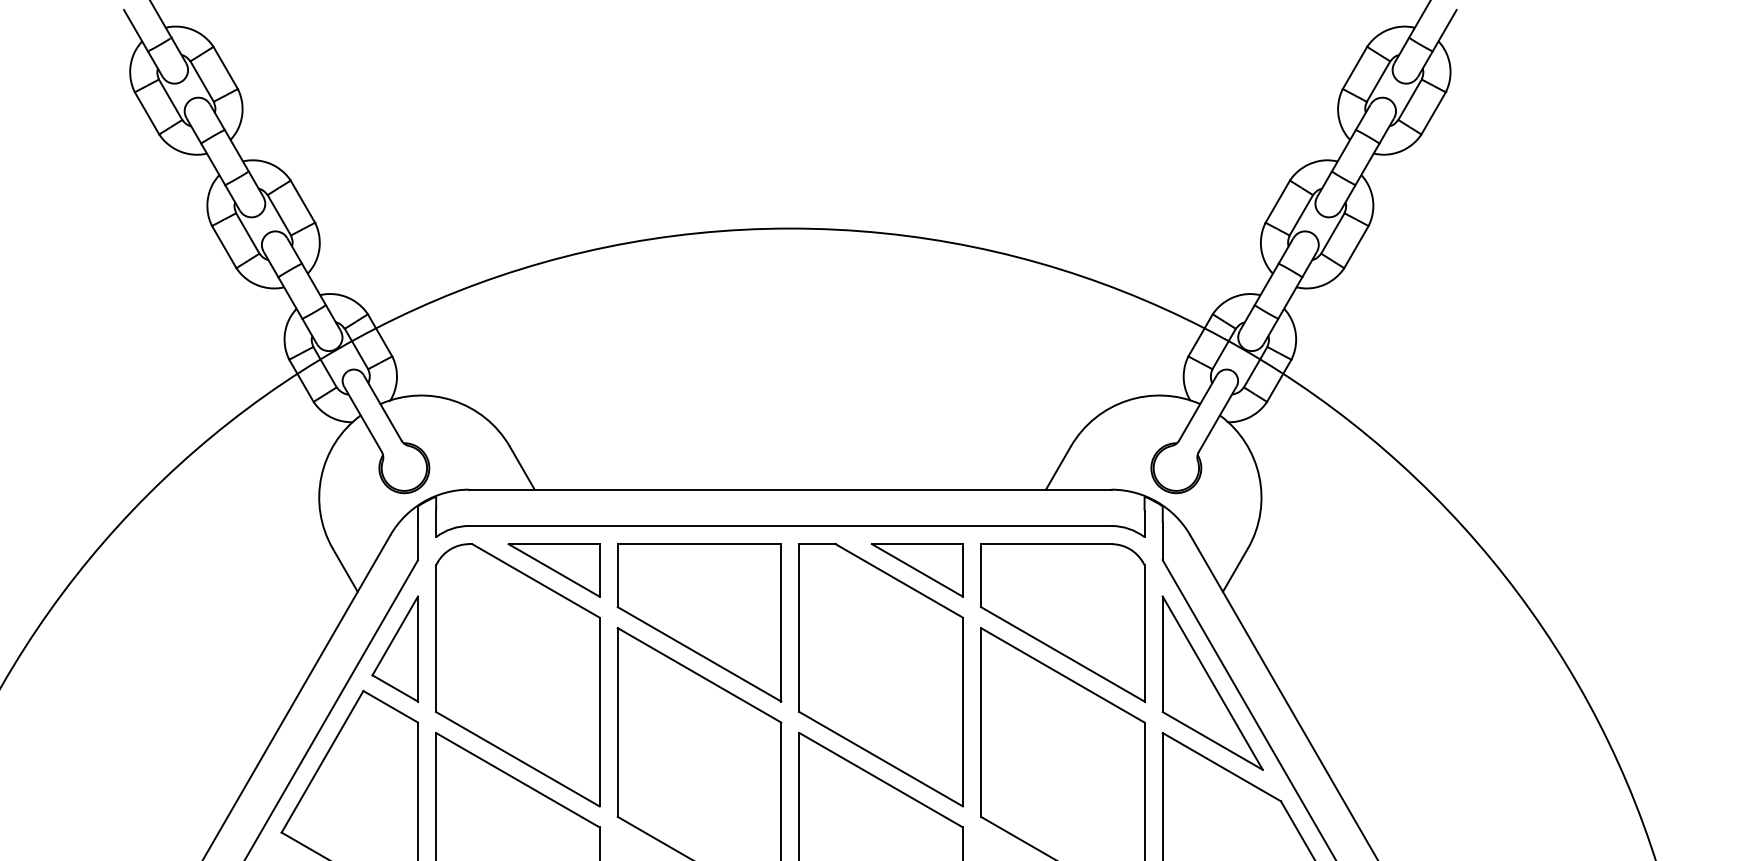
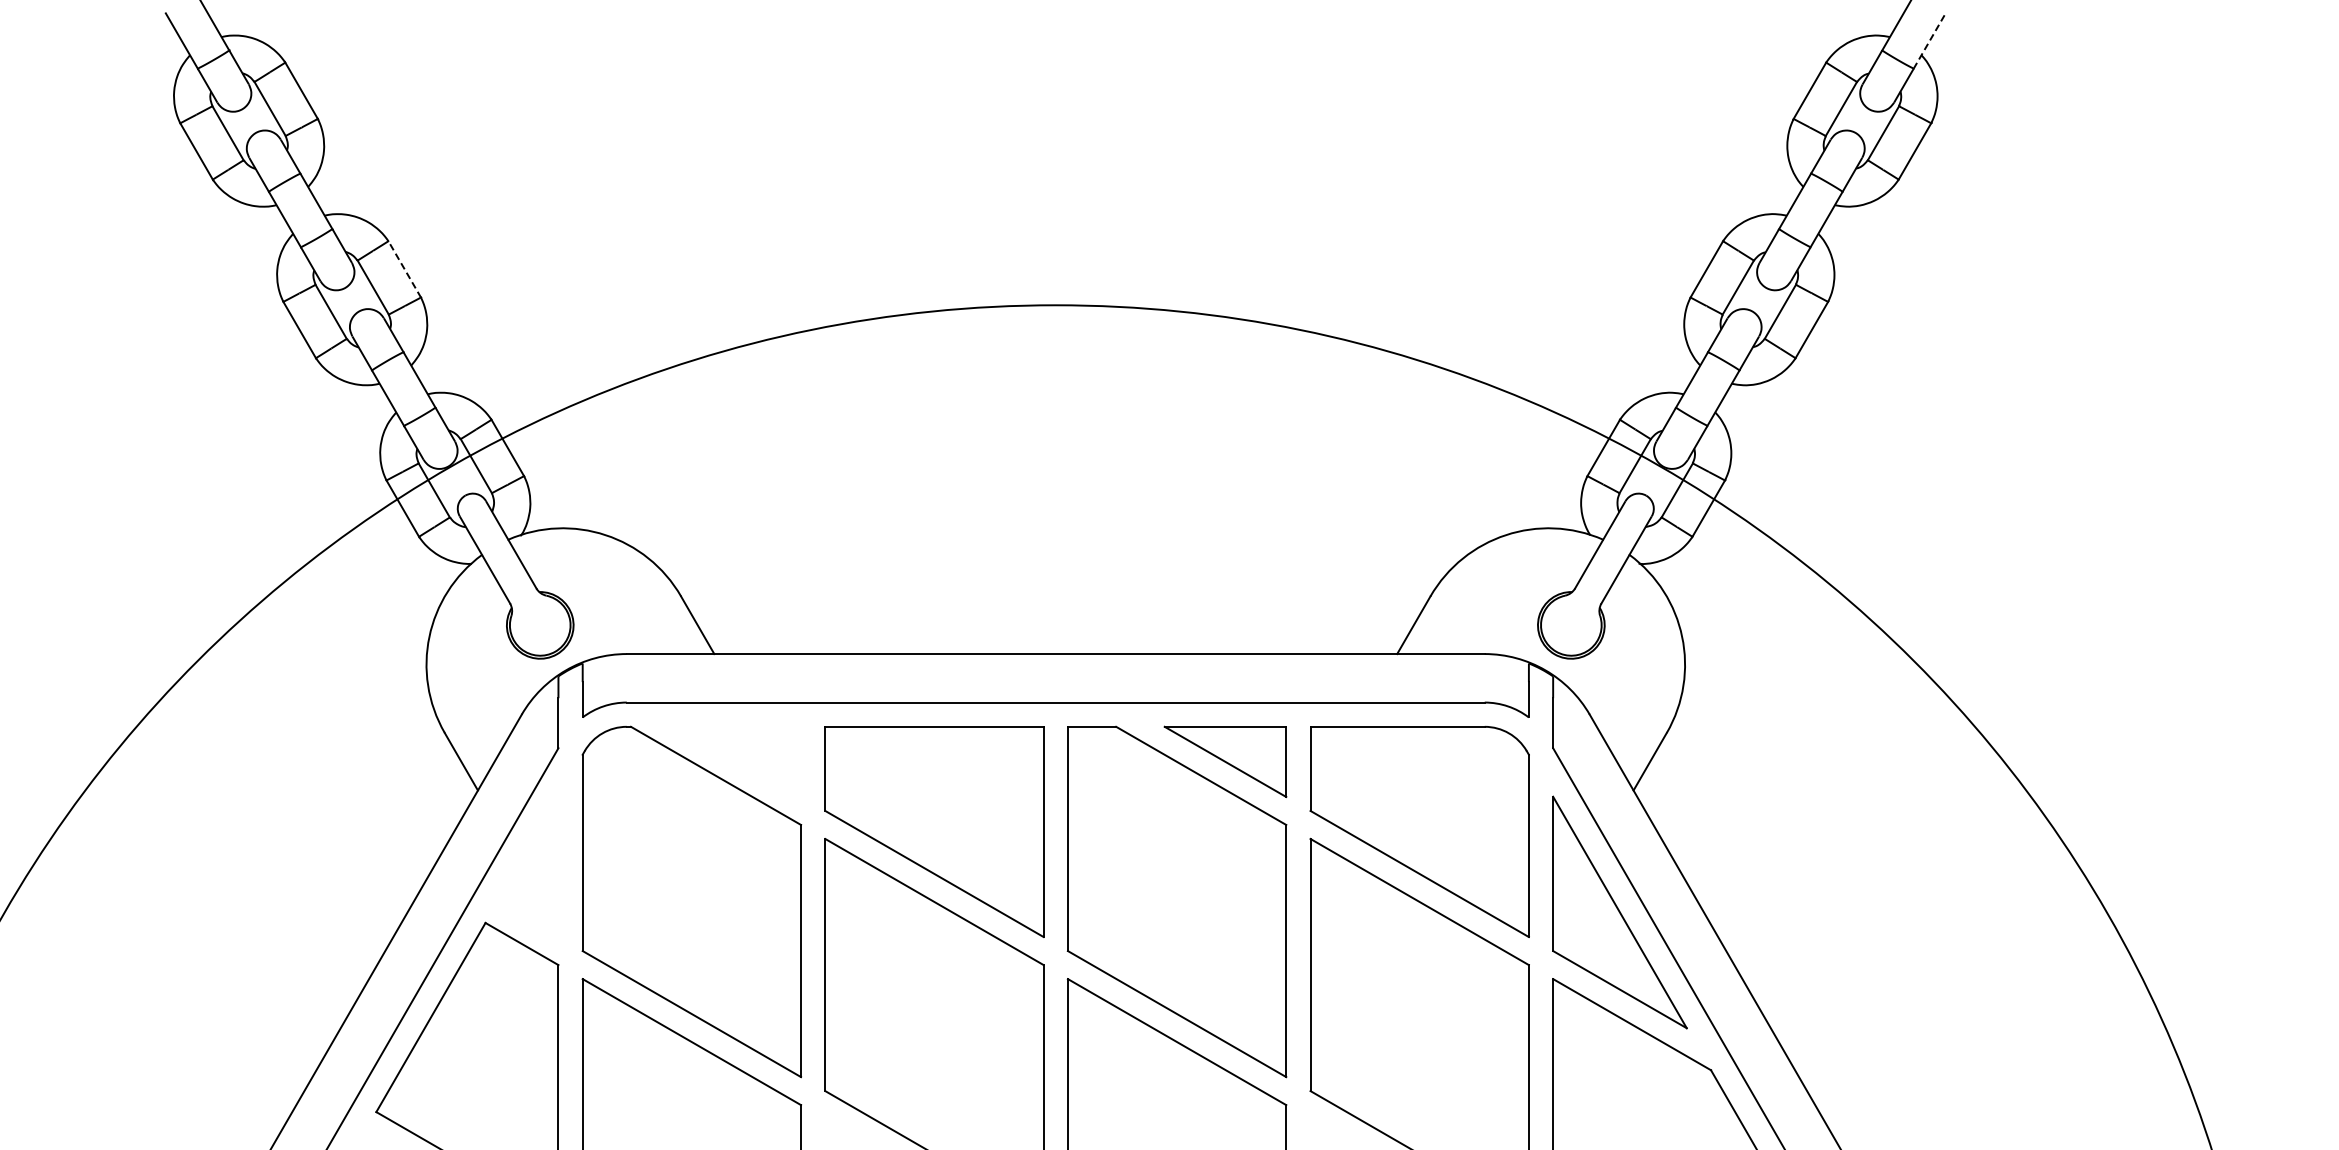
line: (1444, 30) -> (1929, 40), solid -> dashed
line: (302, 201) -> (404, 268), solid -> dashed
part: (554, 570) -> (740, 761), removed
part: (394, 648) -> (527, 866), removed

